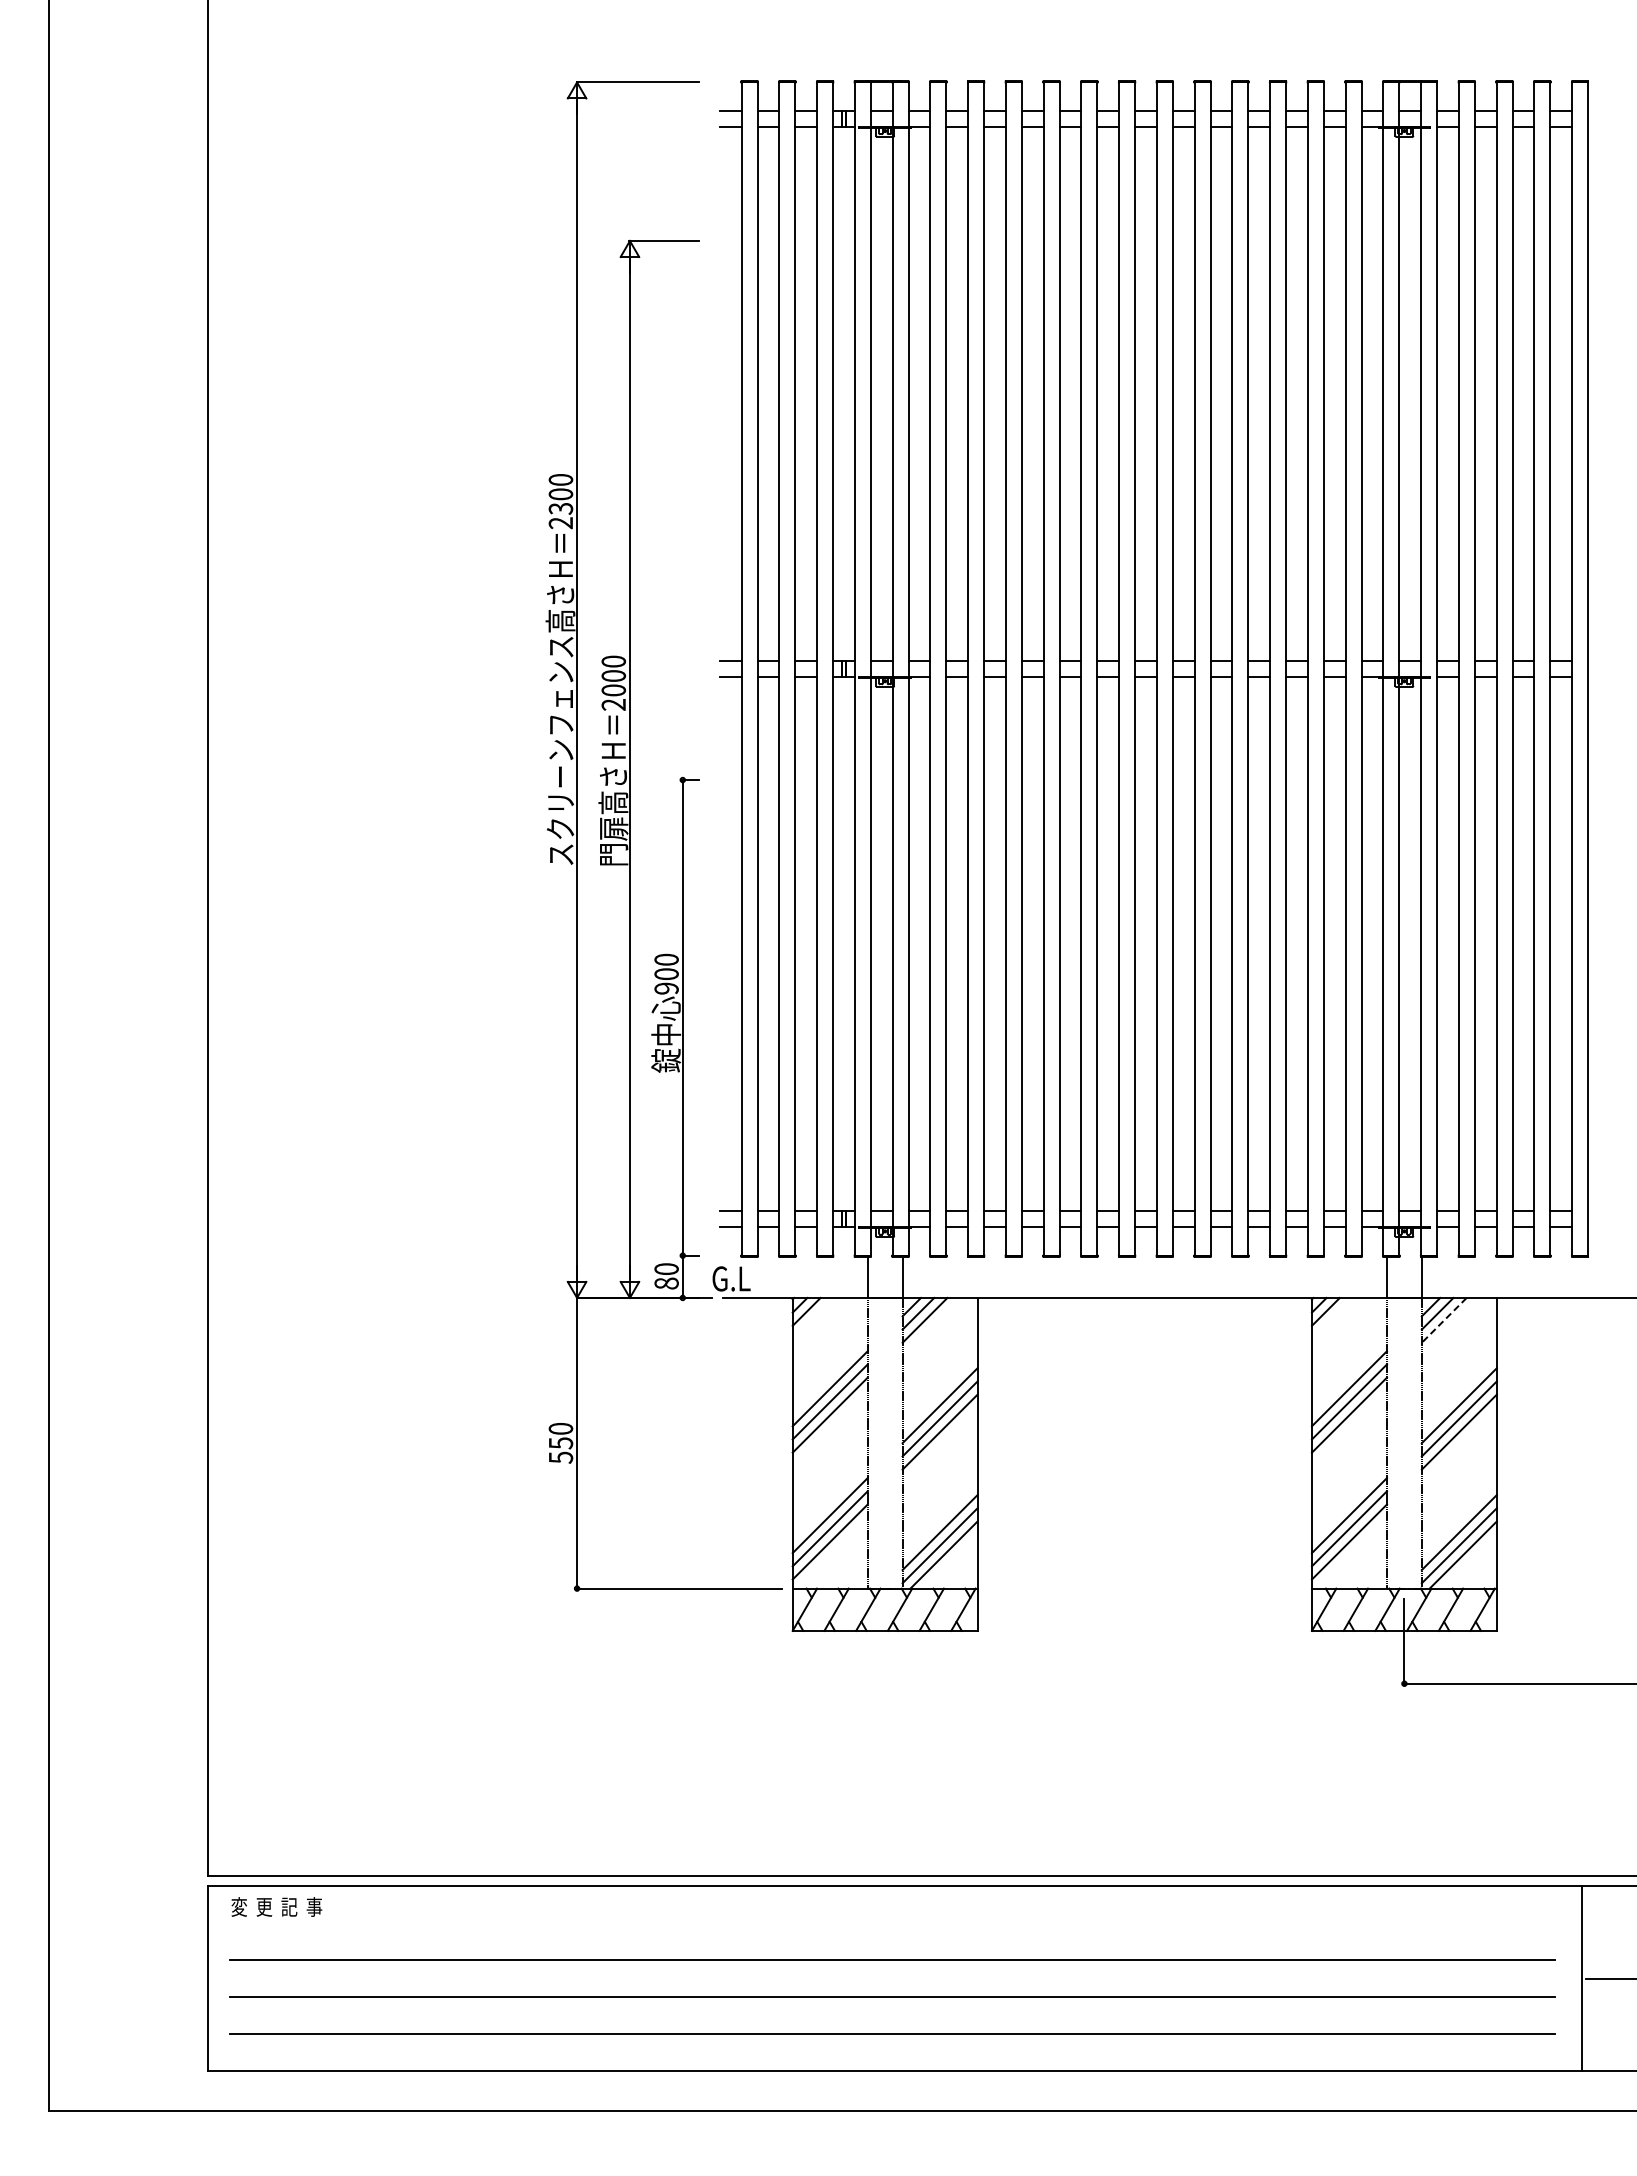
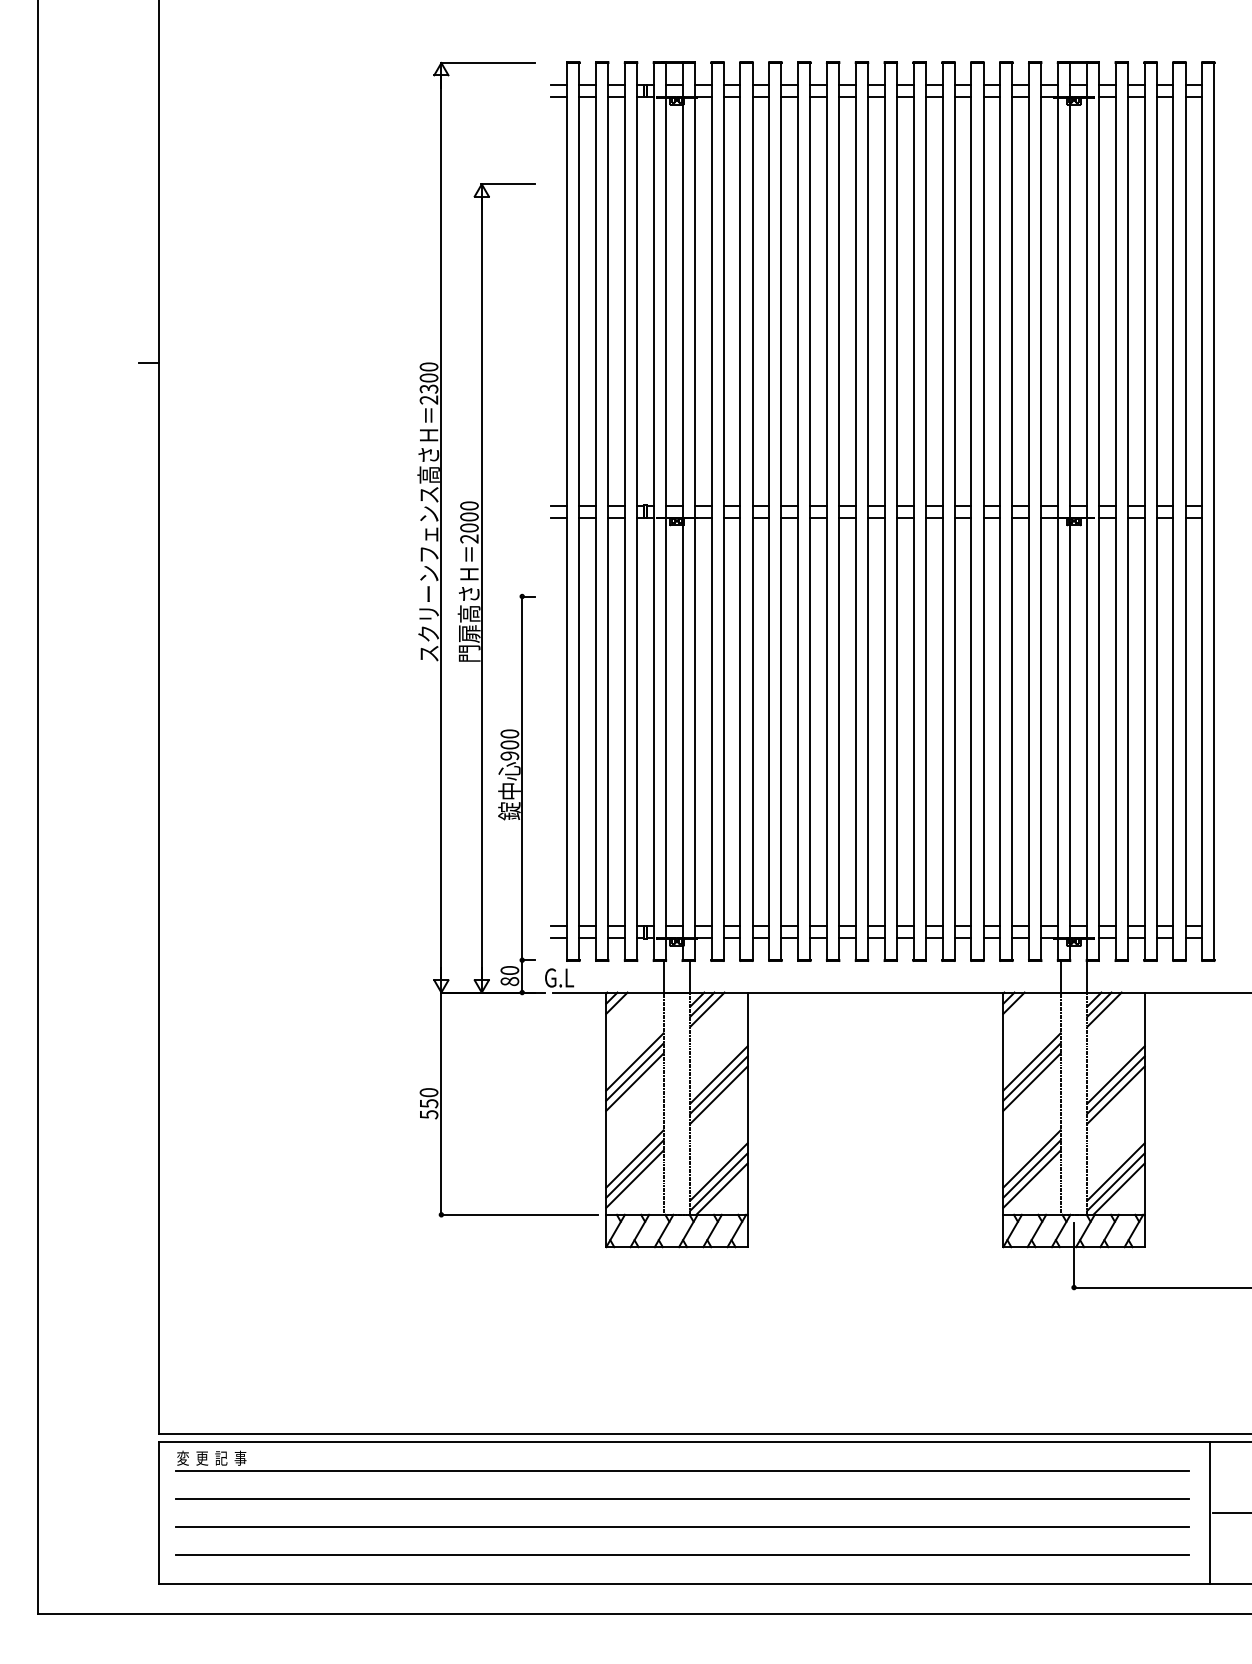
line: (194, 475) -> (148, 363), added
line: (1444, 1320) -> (1104, 1009), dashed -> solid
line: (892, 1923) -> (682, 1470), added

